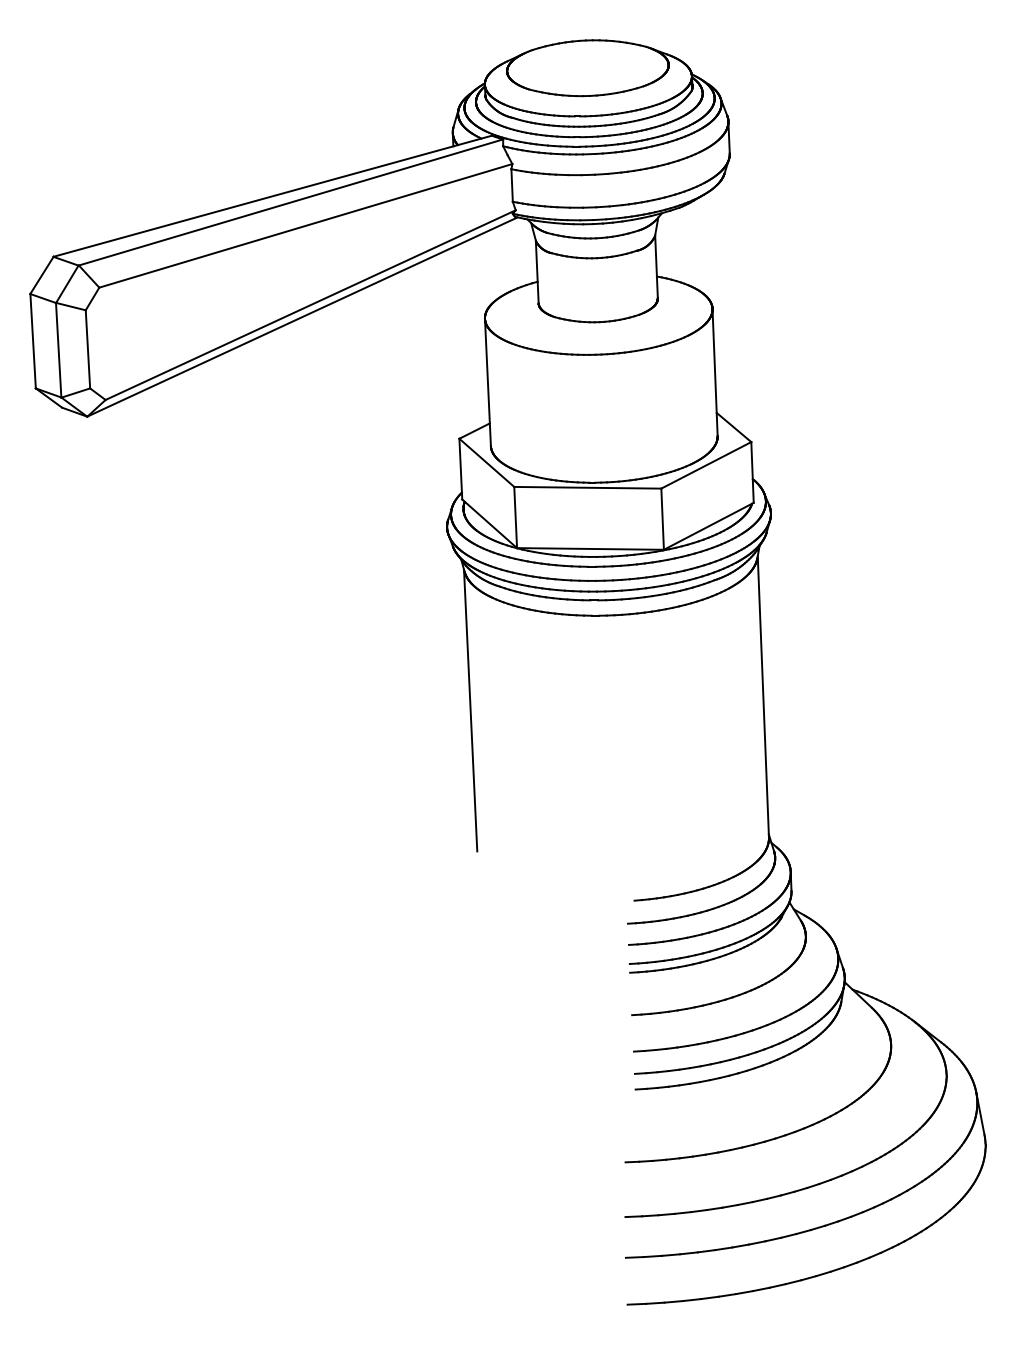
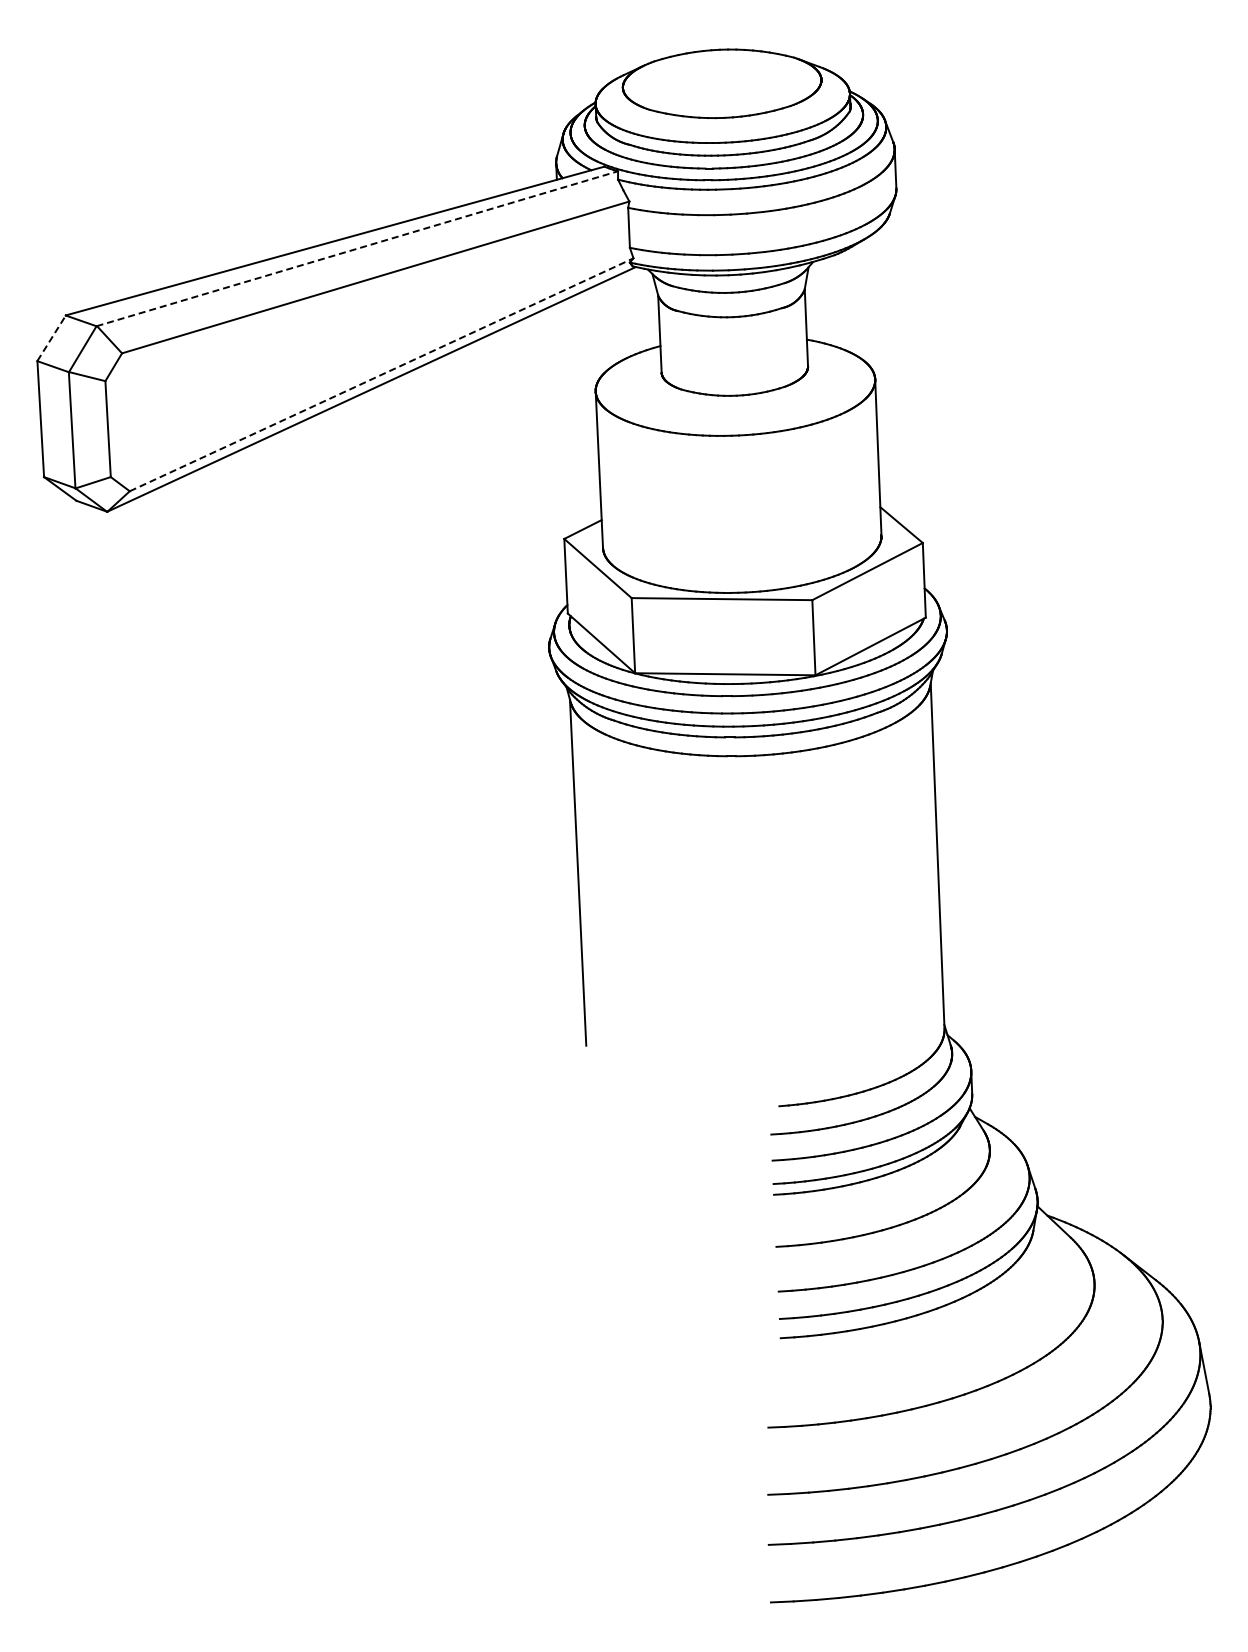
line: (291, 202) -> (357, 248), solid -> dashed
line: (41, 275) -> (51, 338), solid -> dashed
line: (311, 304) -> (382, 374), solid -> dashed

